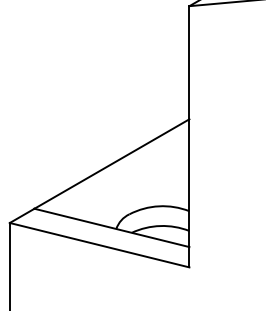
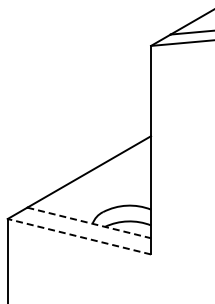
line: (112, 227) -> (89, 222), solid -> dashed
line: (99, 244) -> (79, 236), solid -> dashed

